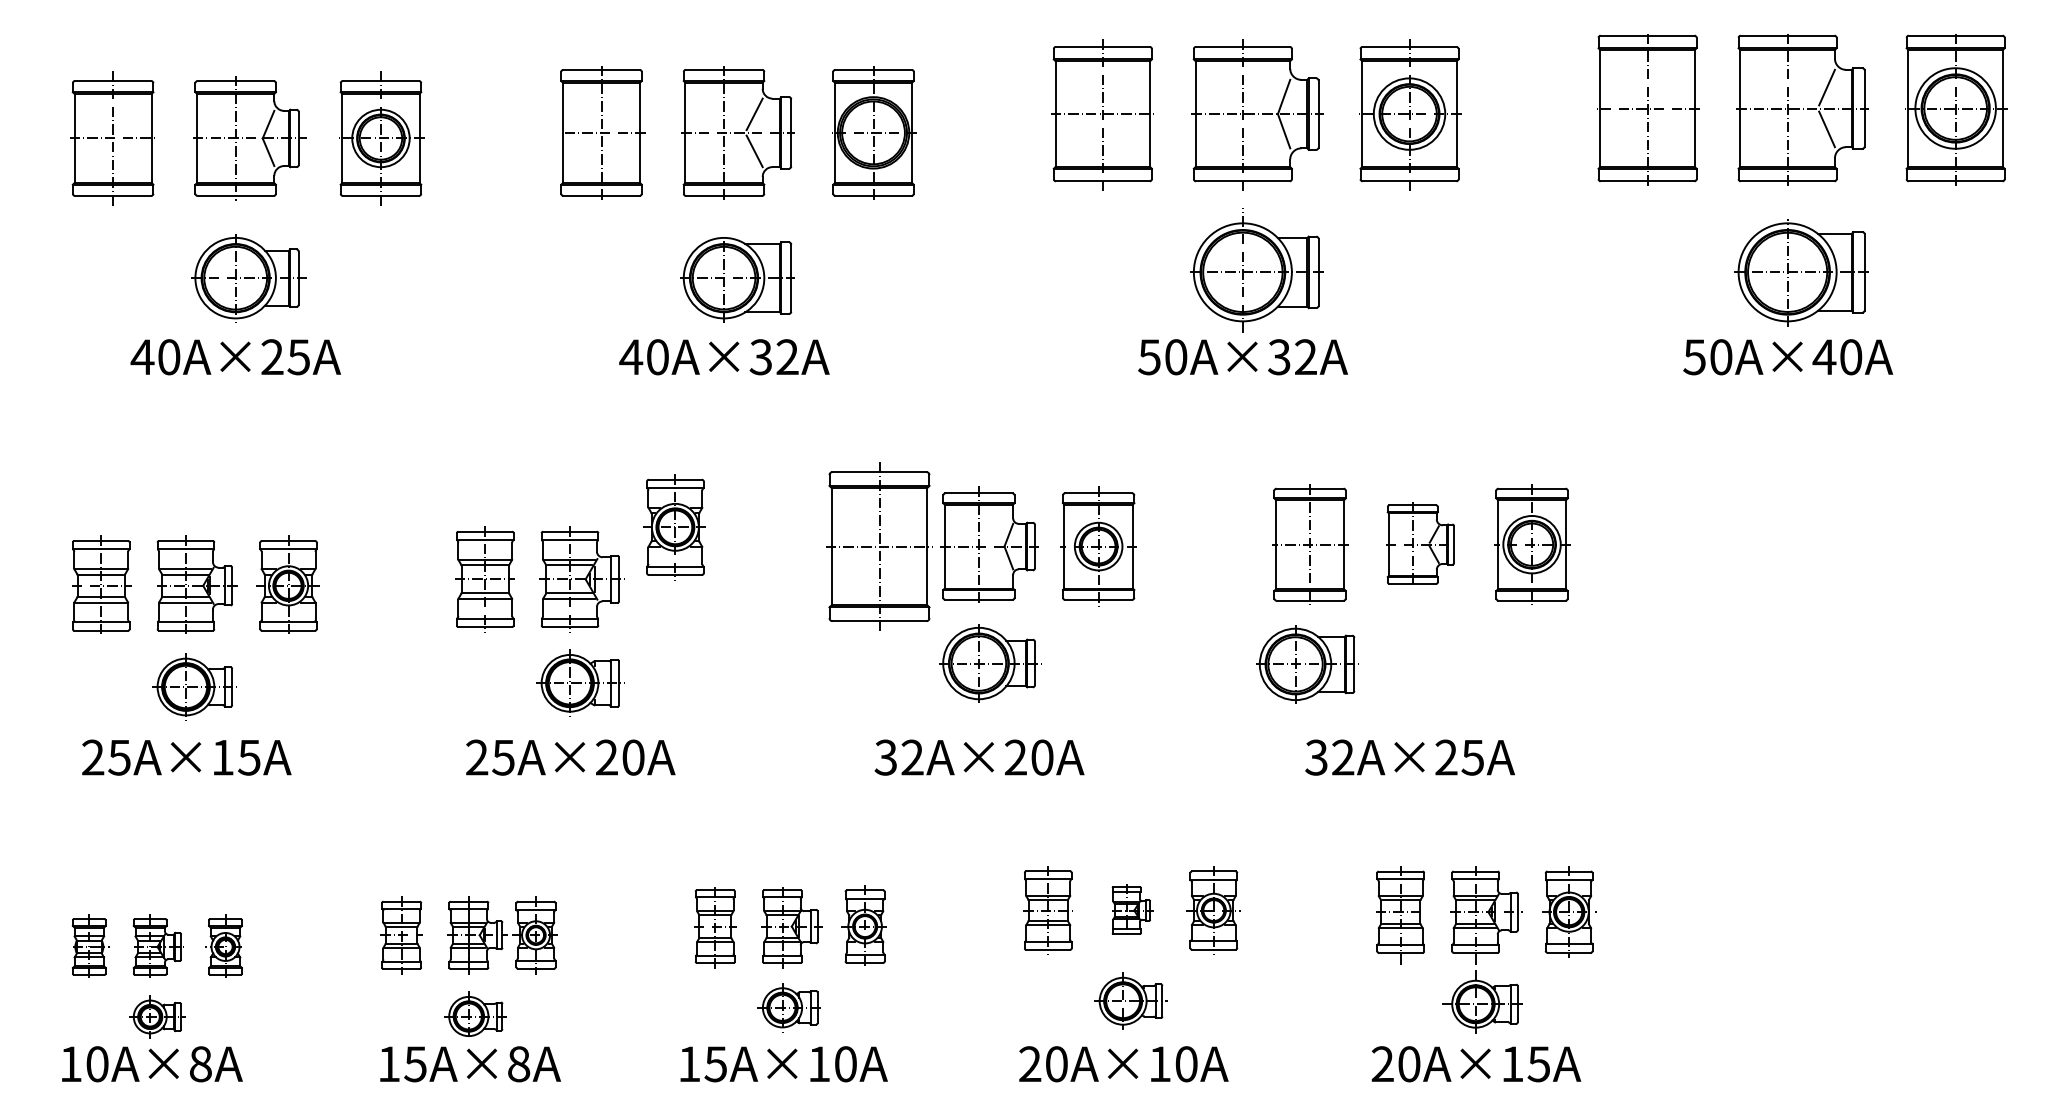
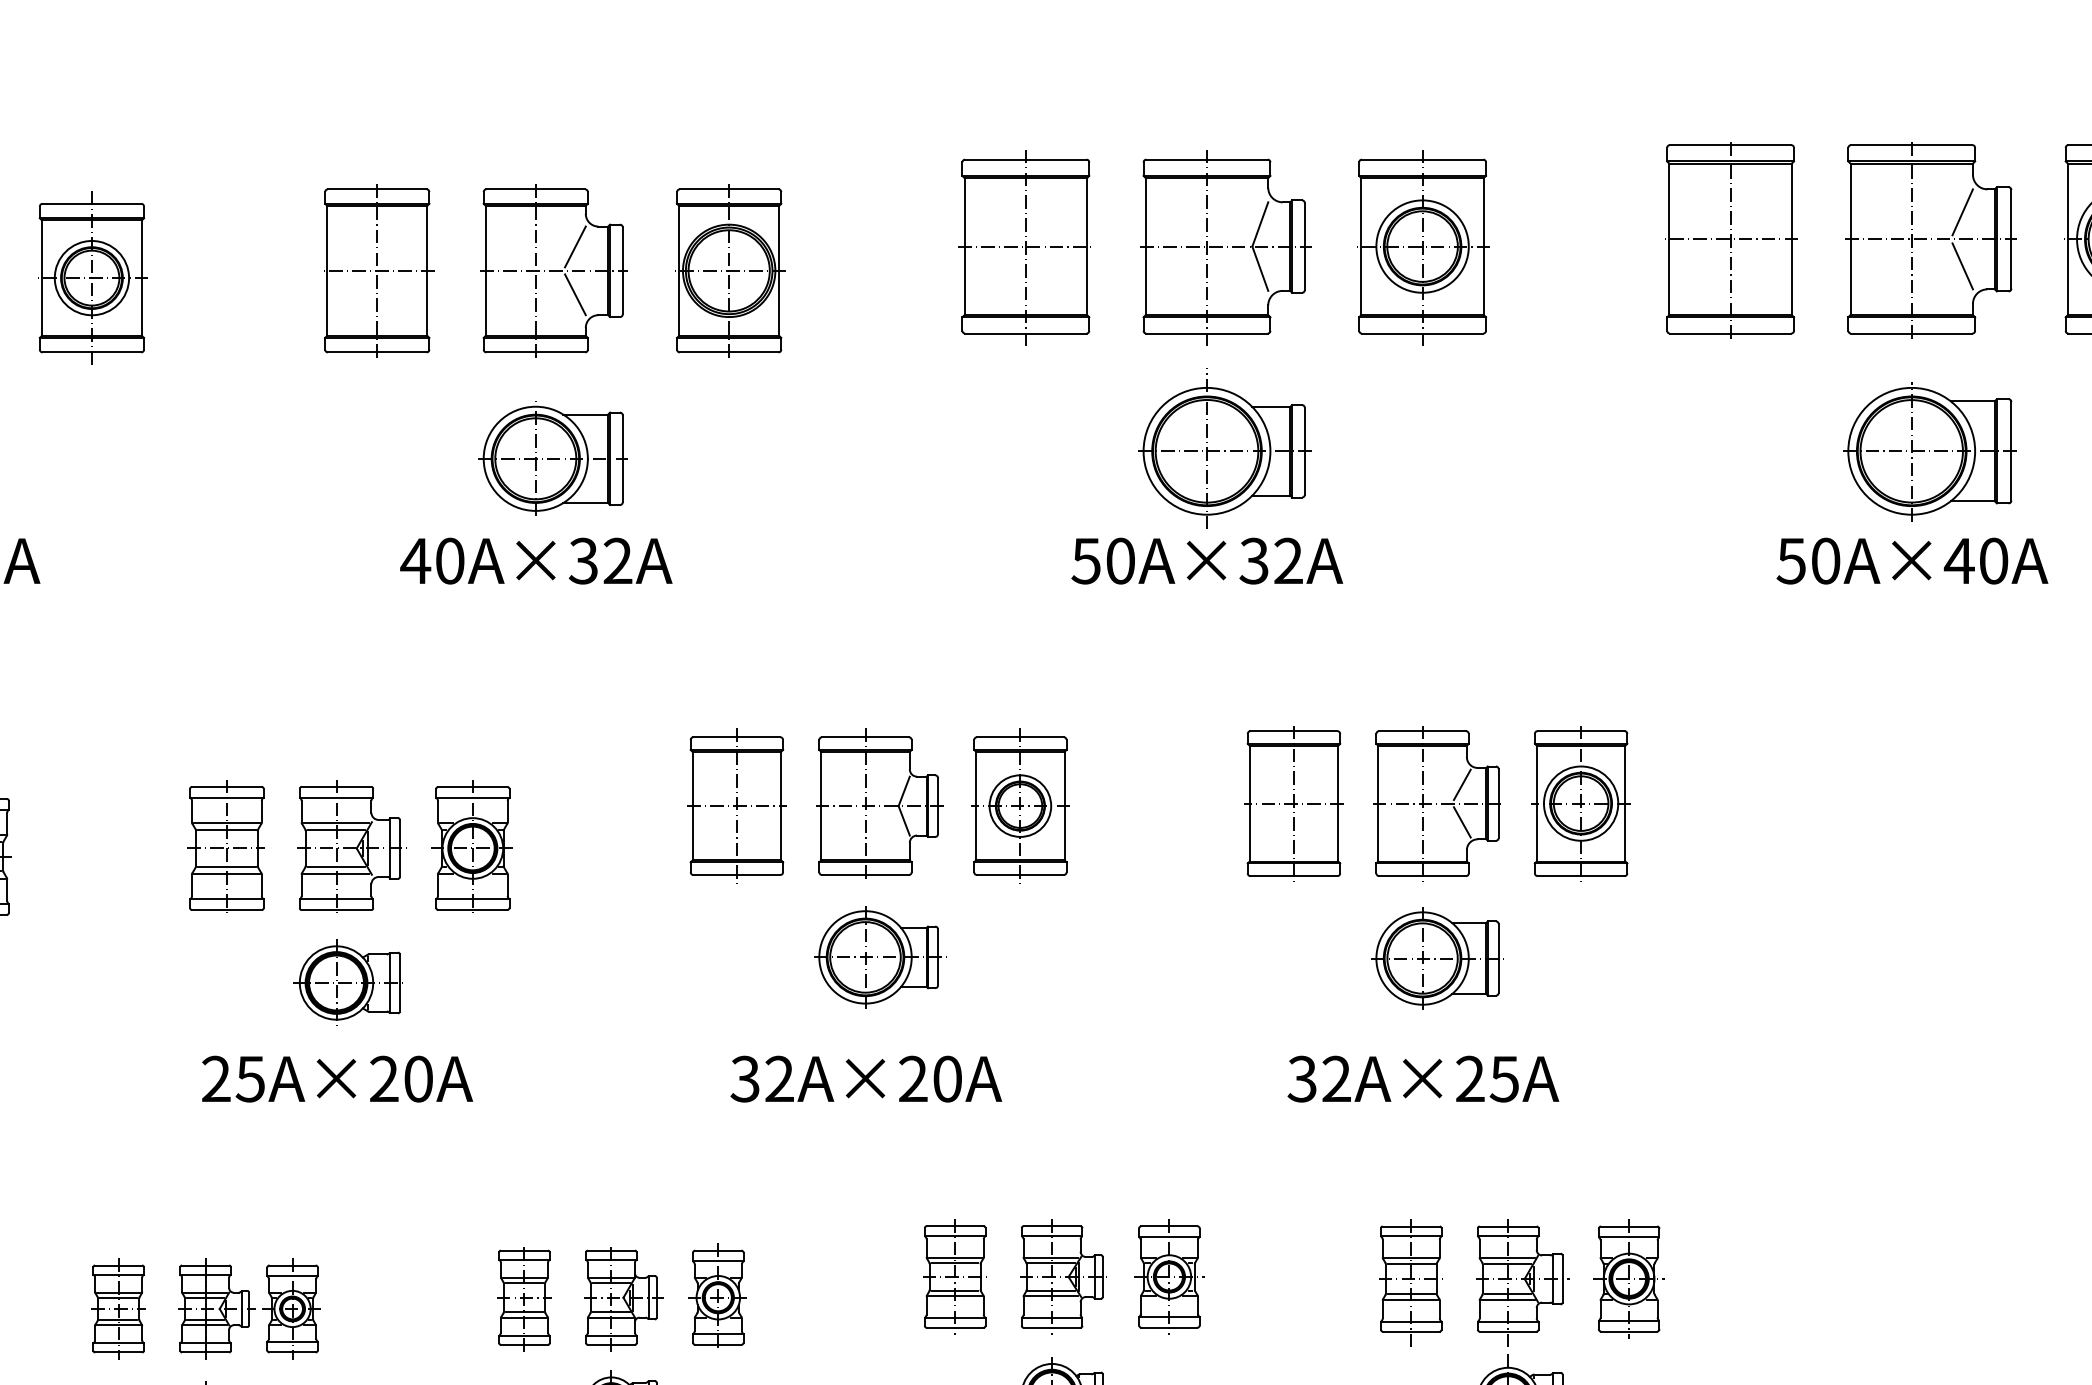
part: (674, 527) -> (471, 848), moved
part: (1420, 544) -> (1436, 803), size x1.43
part: (879, 546) -> (736, 805), size x0.71
part: (1307, 664) -> (1438, 958), moved
part: (1131, 910) -> (1062, 1276), size x1.67

